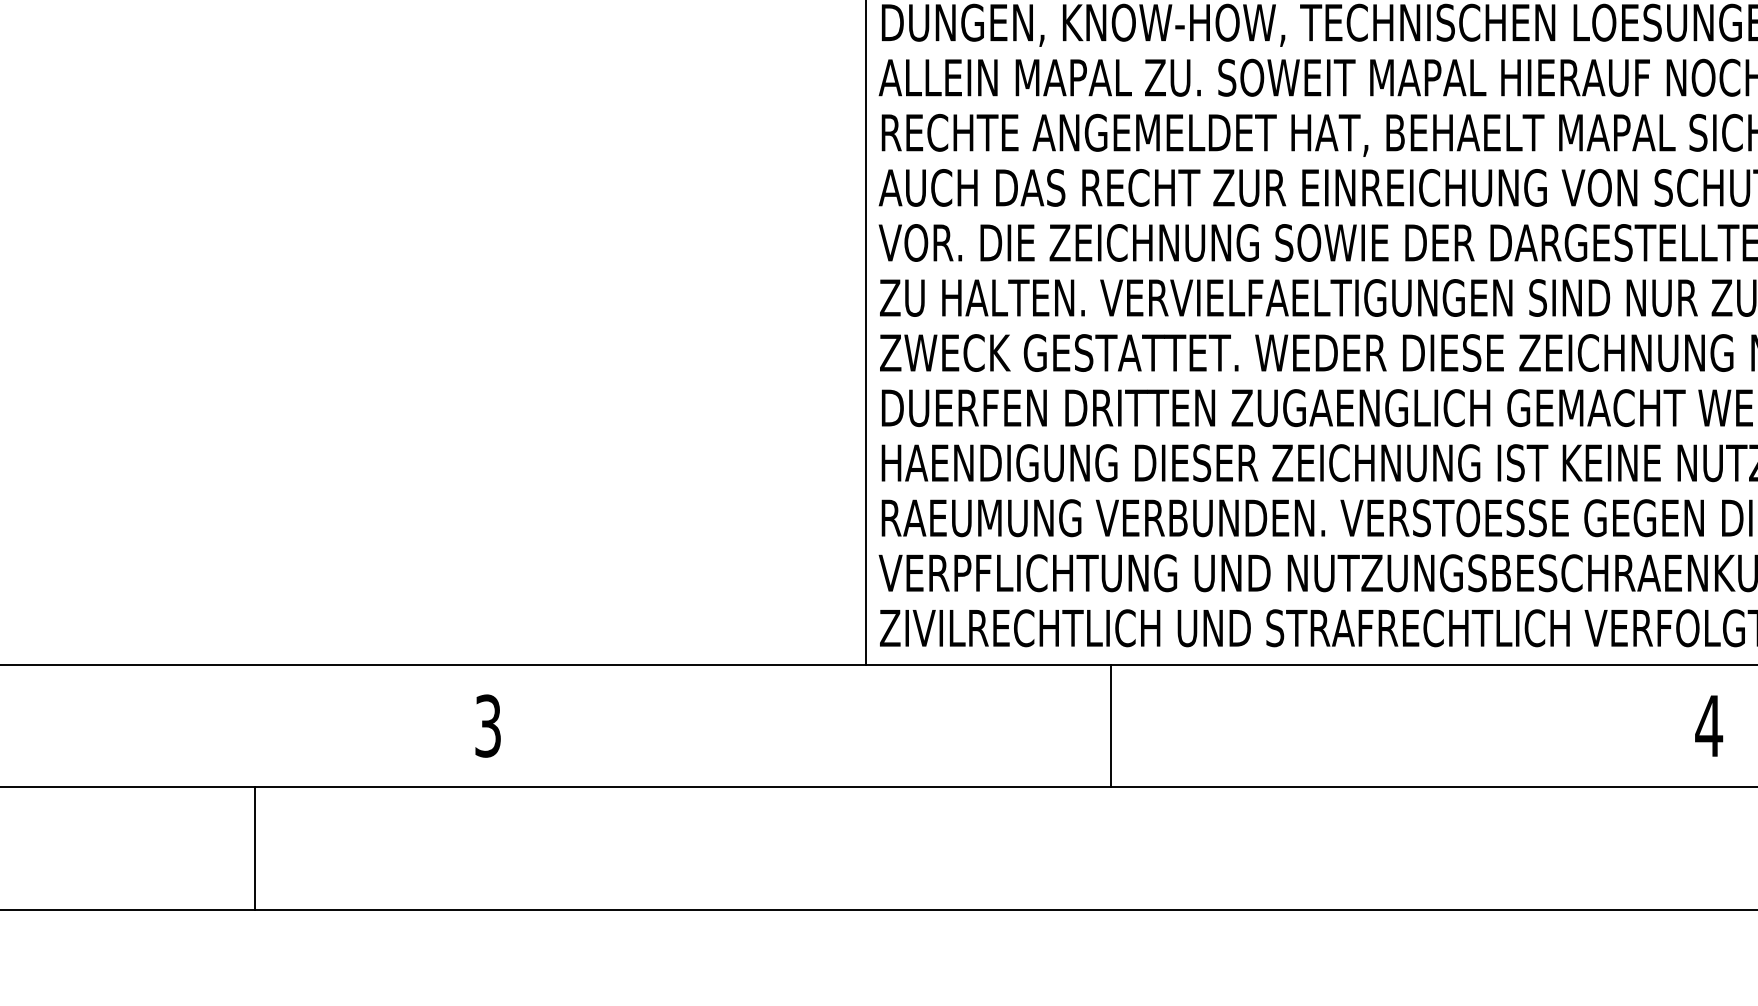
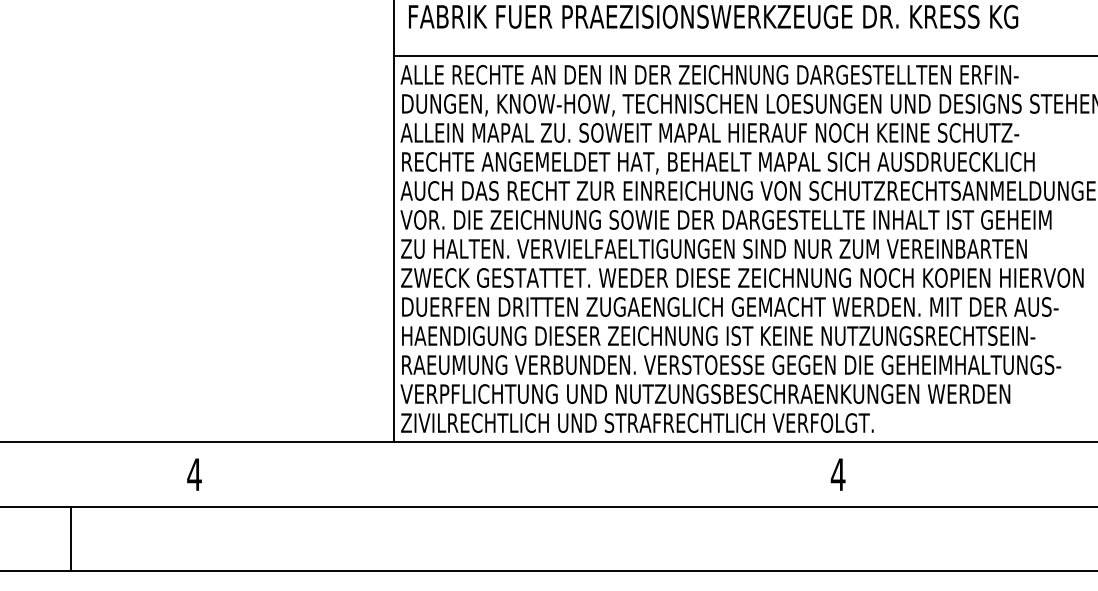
text: (488, 725) -> (194, 474), 3 -> 4
line: (1110, 725) -> (522, 474), removed

